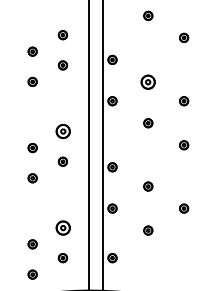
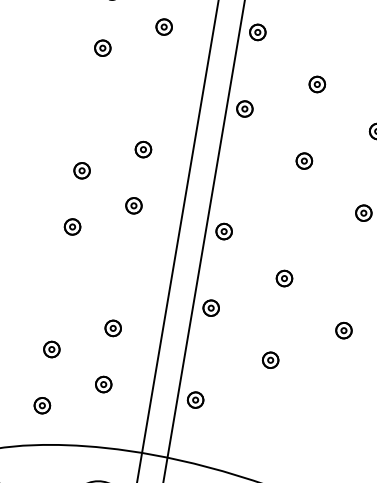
part: (148, 81) -> (317, 83), size x0.62
part: (62, 131) -> (142, 149), size x0.62
part: (62, 227) -> (112, 327), size x0.62

